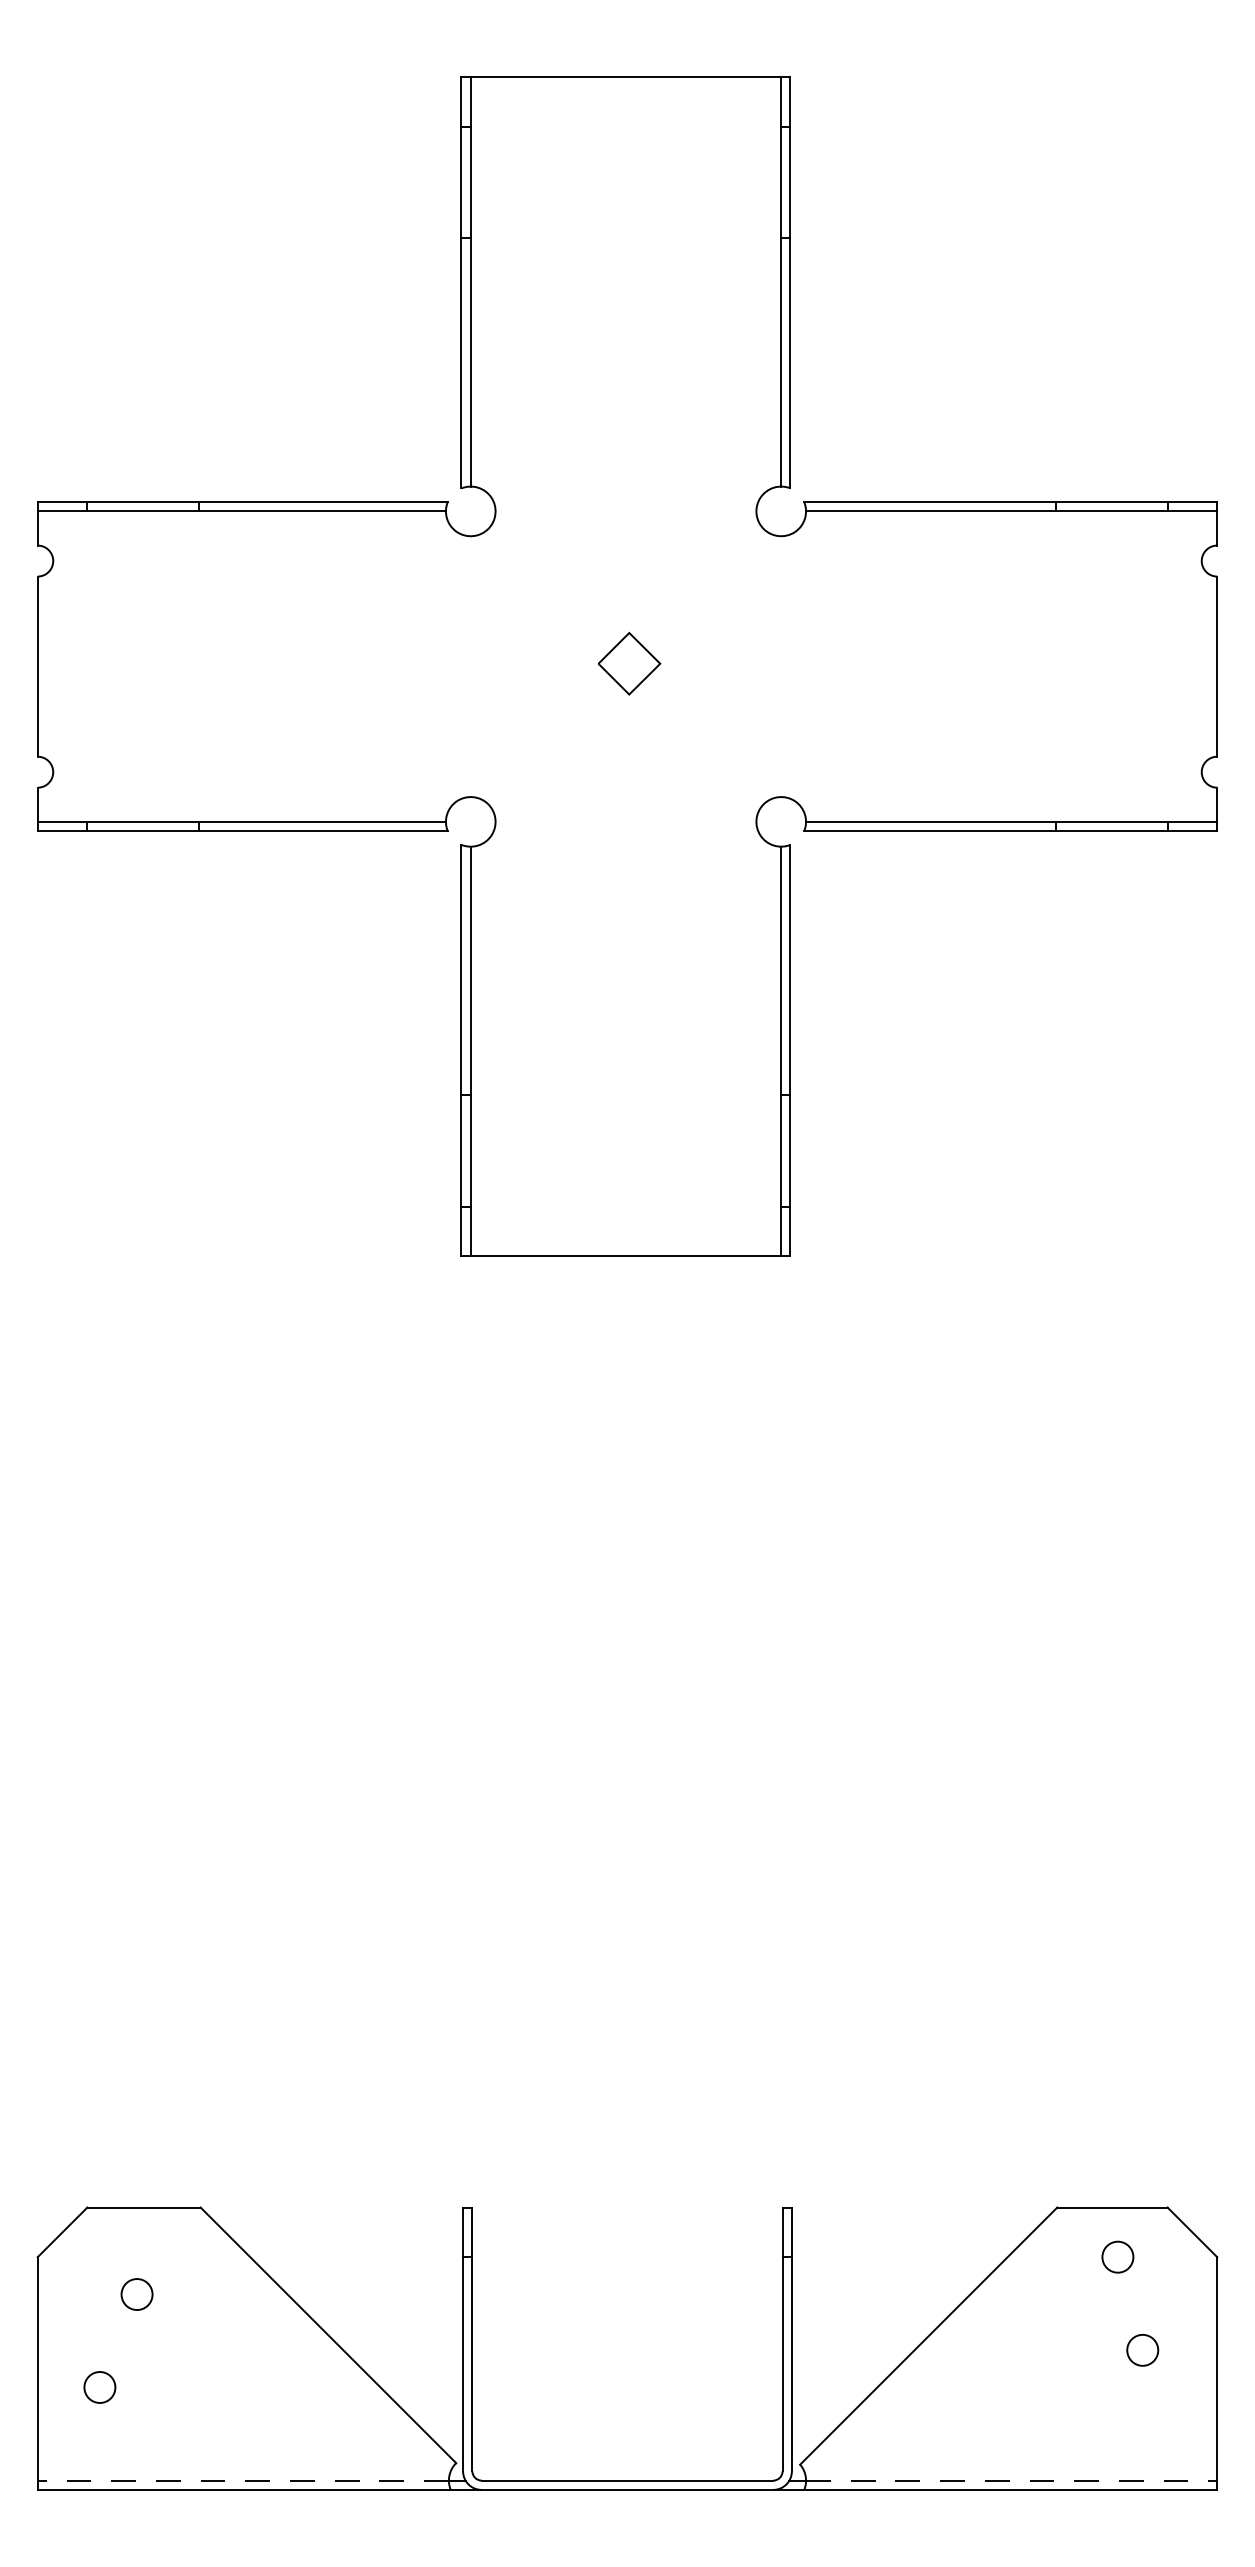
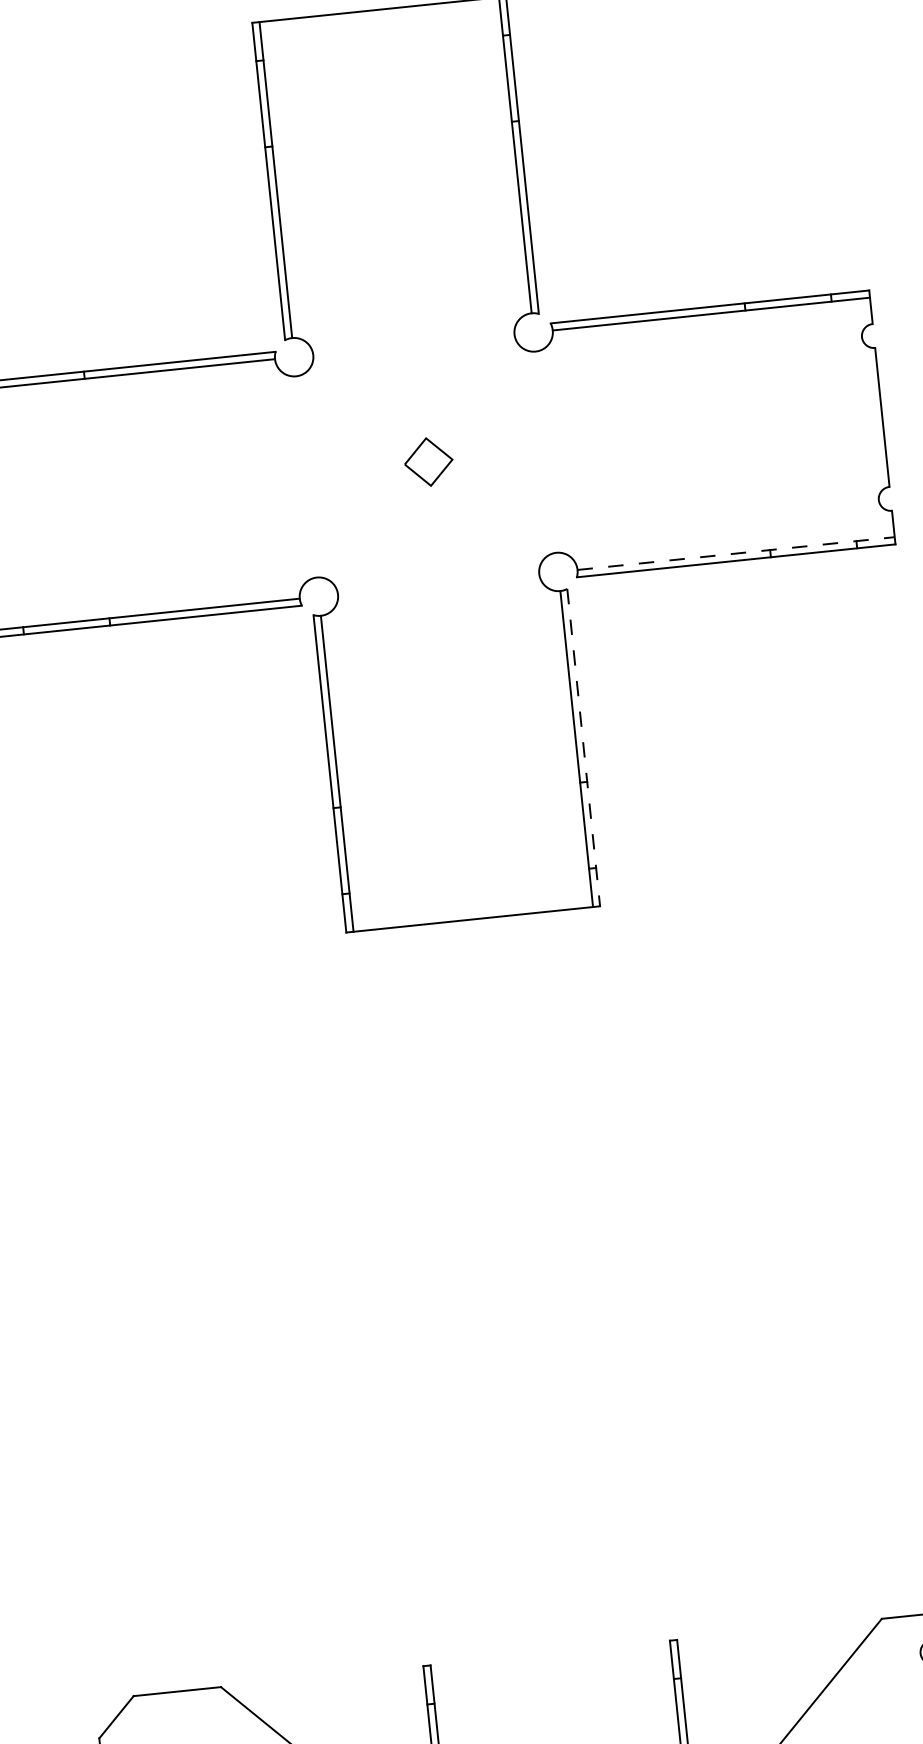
line: (1011, 821) -> (736, 553), solid -> dashed
line: (790, 1050) -> (583, 747), solid -> dashed

